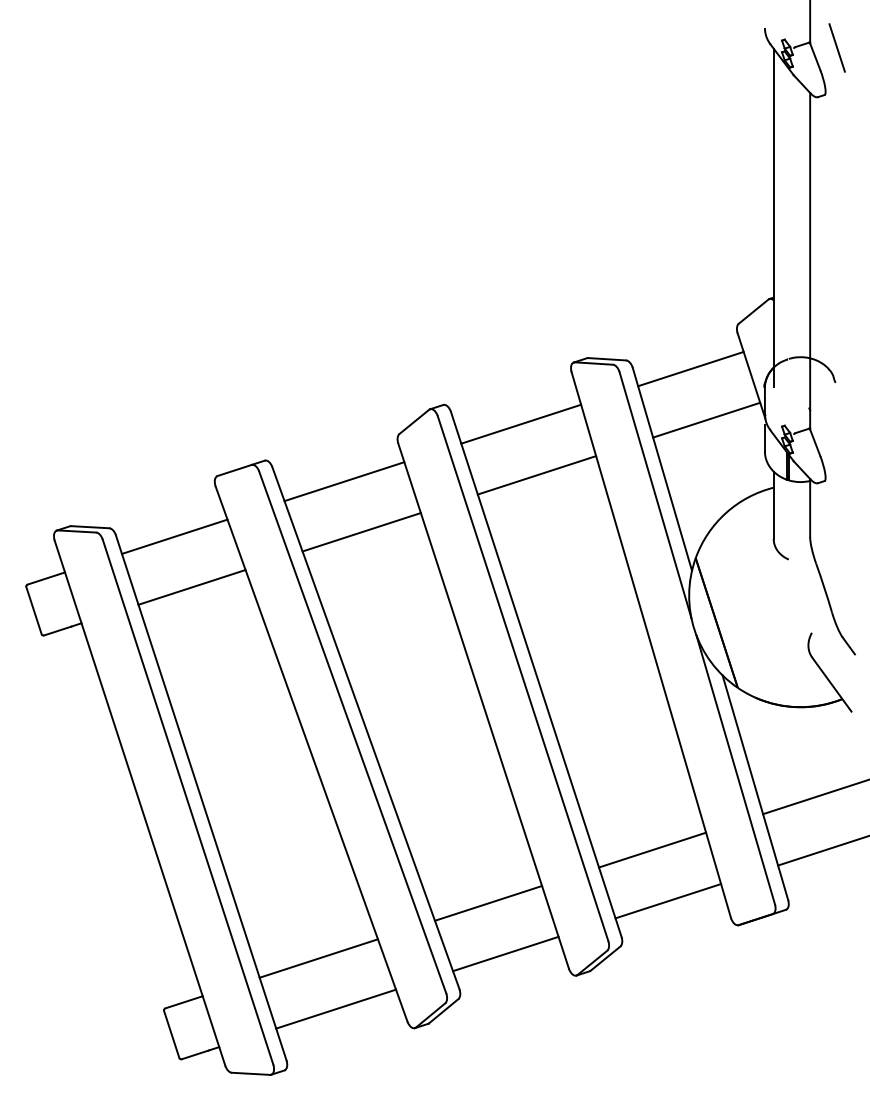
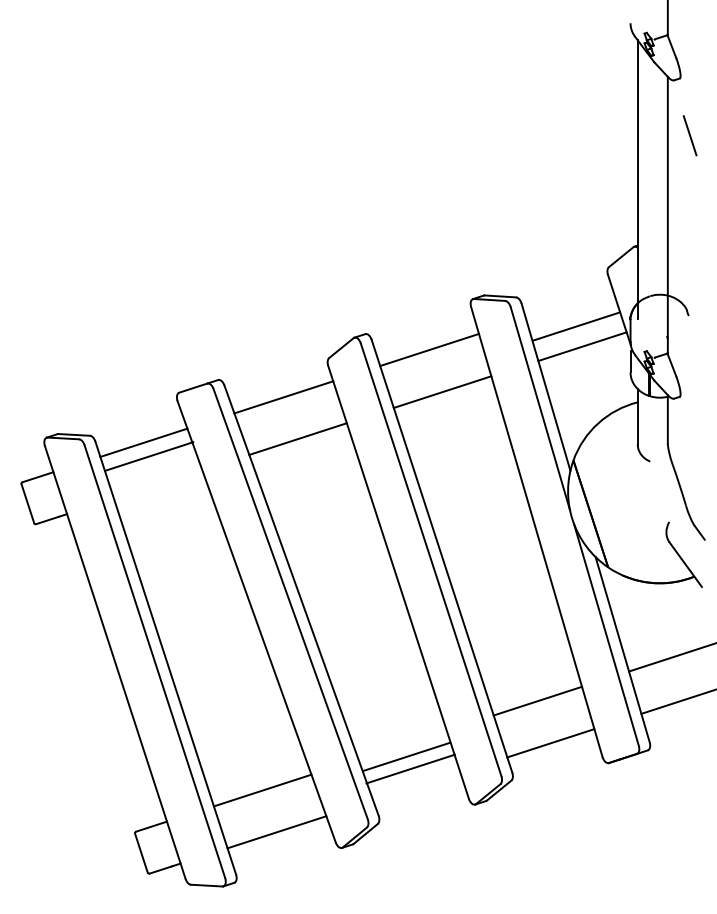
line: (836, 47) -> (689, 135), moved
line: (690, 369) -> (576, 326), moved
line: (192, 587) -> (149, 456), moved
line: (488, 902) -> (410, 768), moved
line: (505, 953) -> (406, 756), moved

